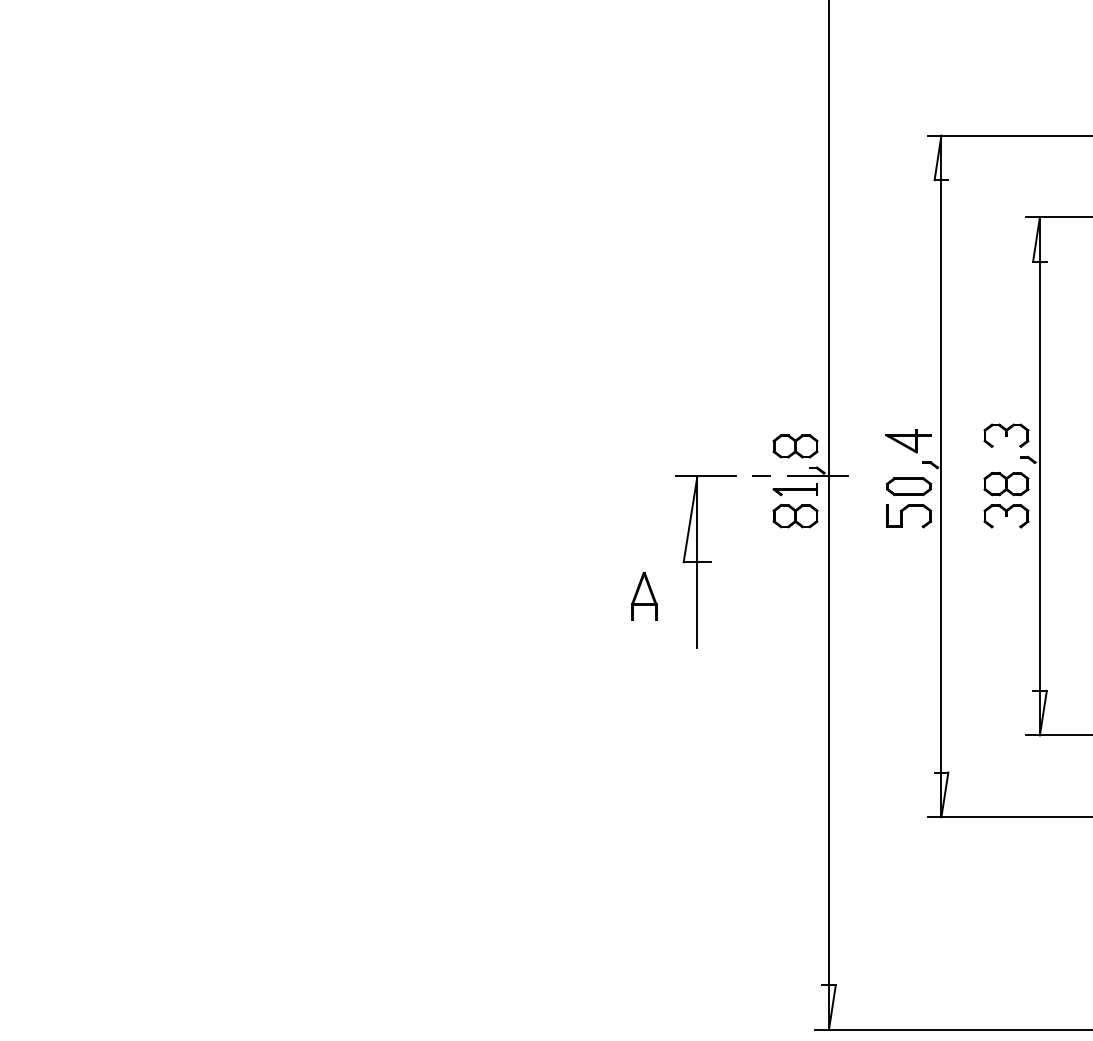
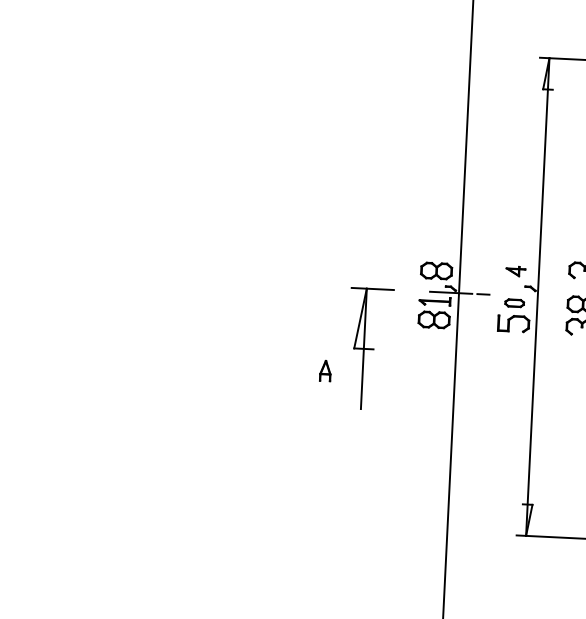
part: (908, 441) -> (515, 271), size x0.6
line: (761, 475) -> (483, 293), moved
part: (908, 486) -> (514, 303), size x0.6
part: (644, 595) -> (325, 370), size x0.6

